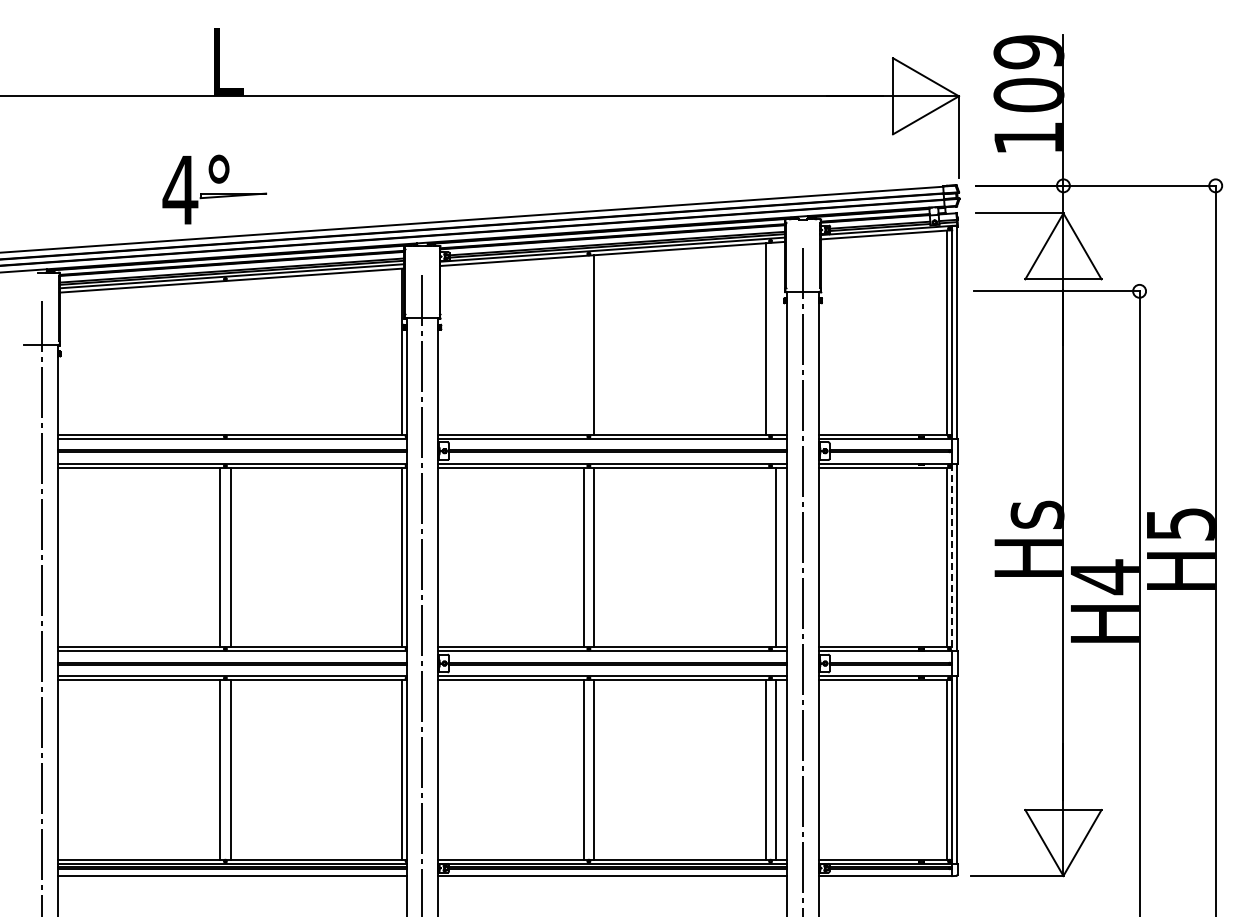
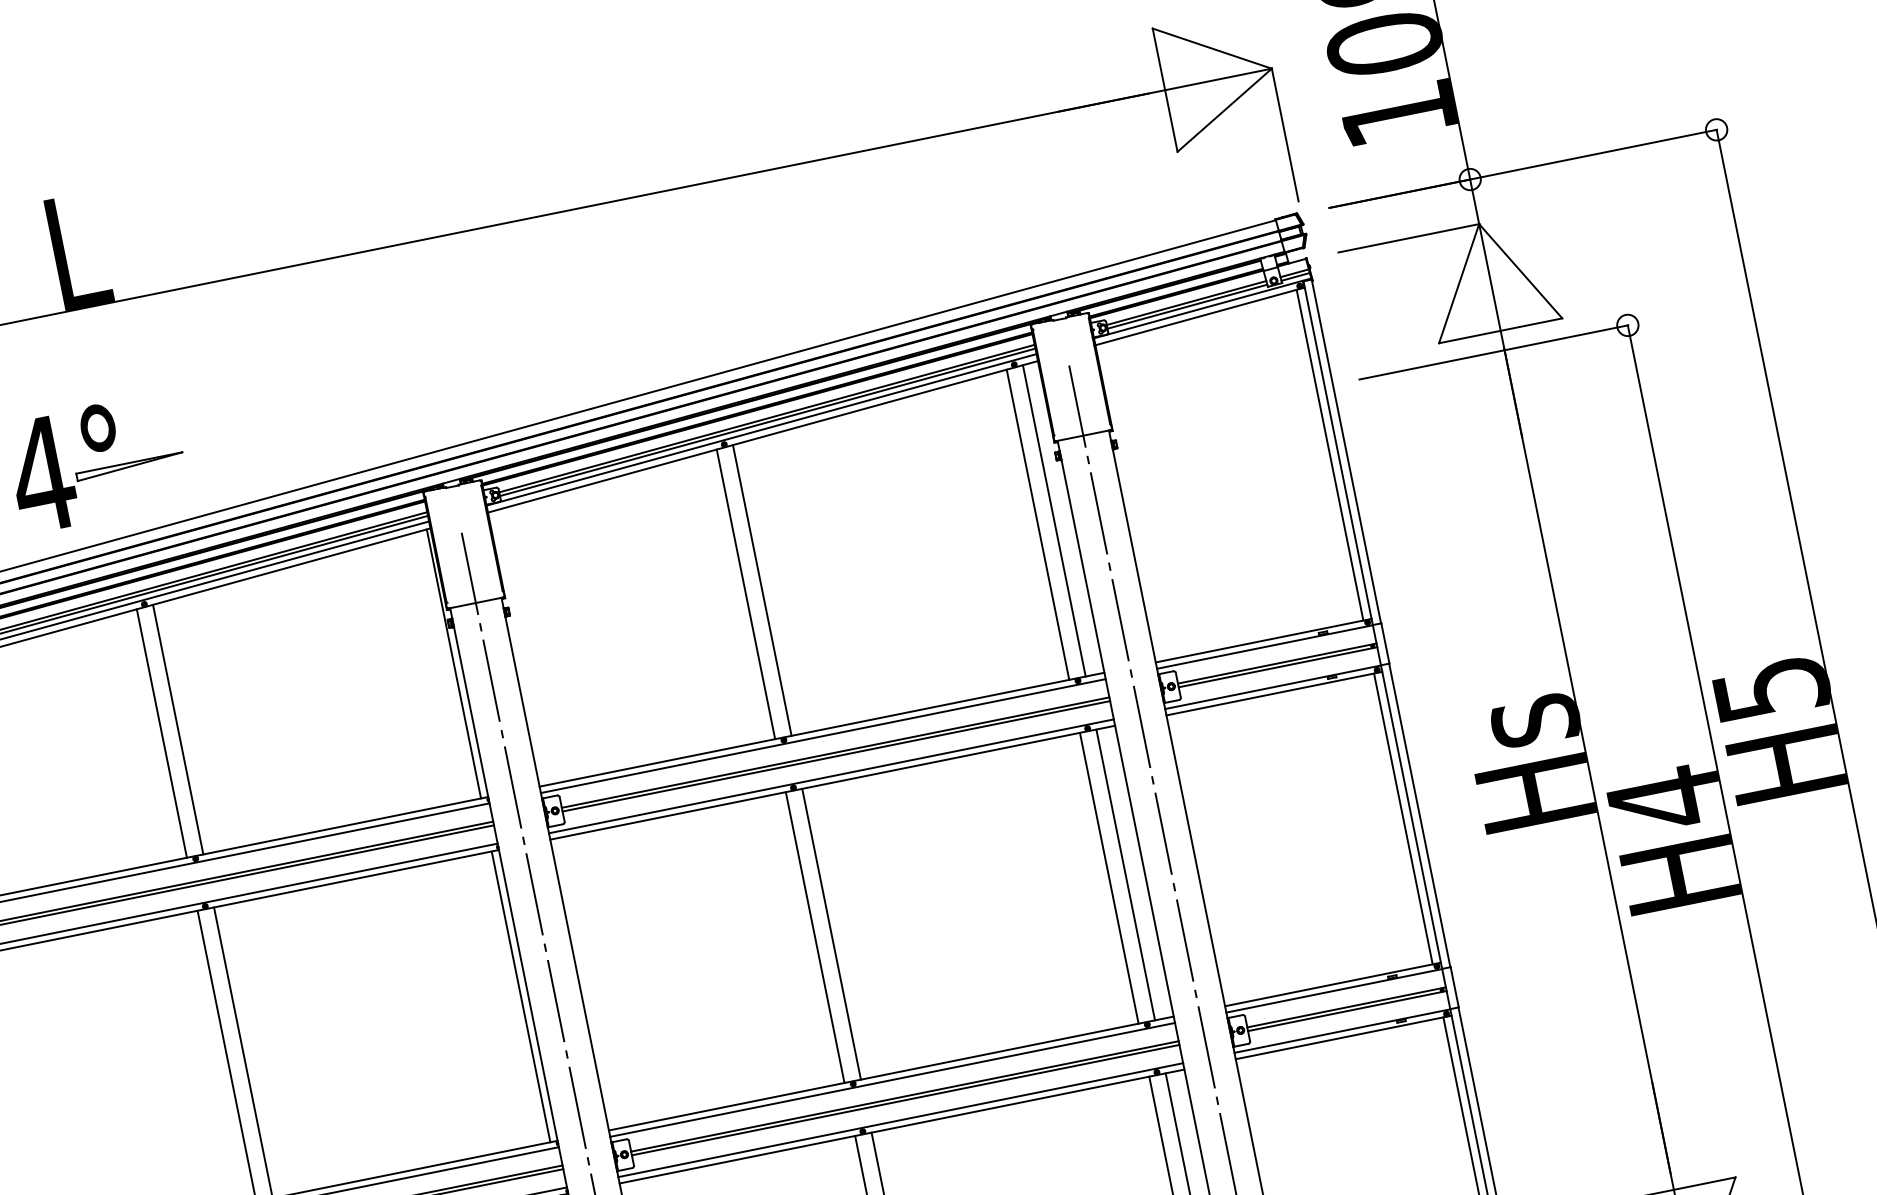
line: (775, 338) -> (1053, 520), added
line: (583, 344) -> (745, 592), added
line: (220, 357) -> (161, 732), added
line: (230, 357) -> (178, 729), added
line: (765, 557) -> (1109, 878), added
line: (952, 557) -> (1411, 817), dashed -> solid

